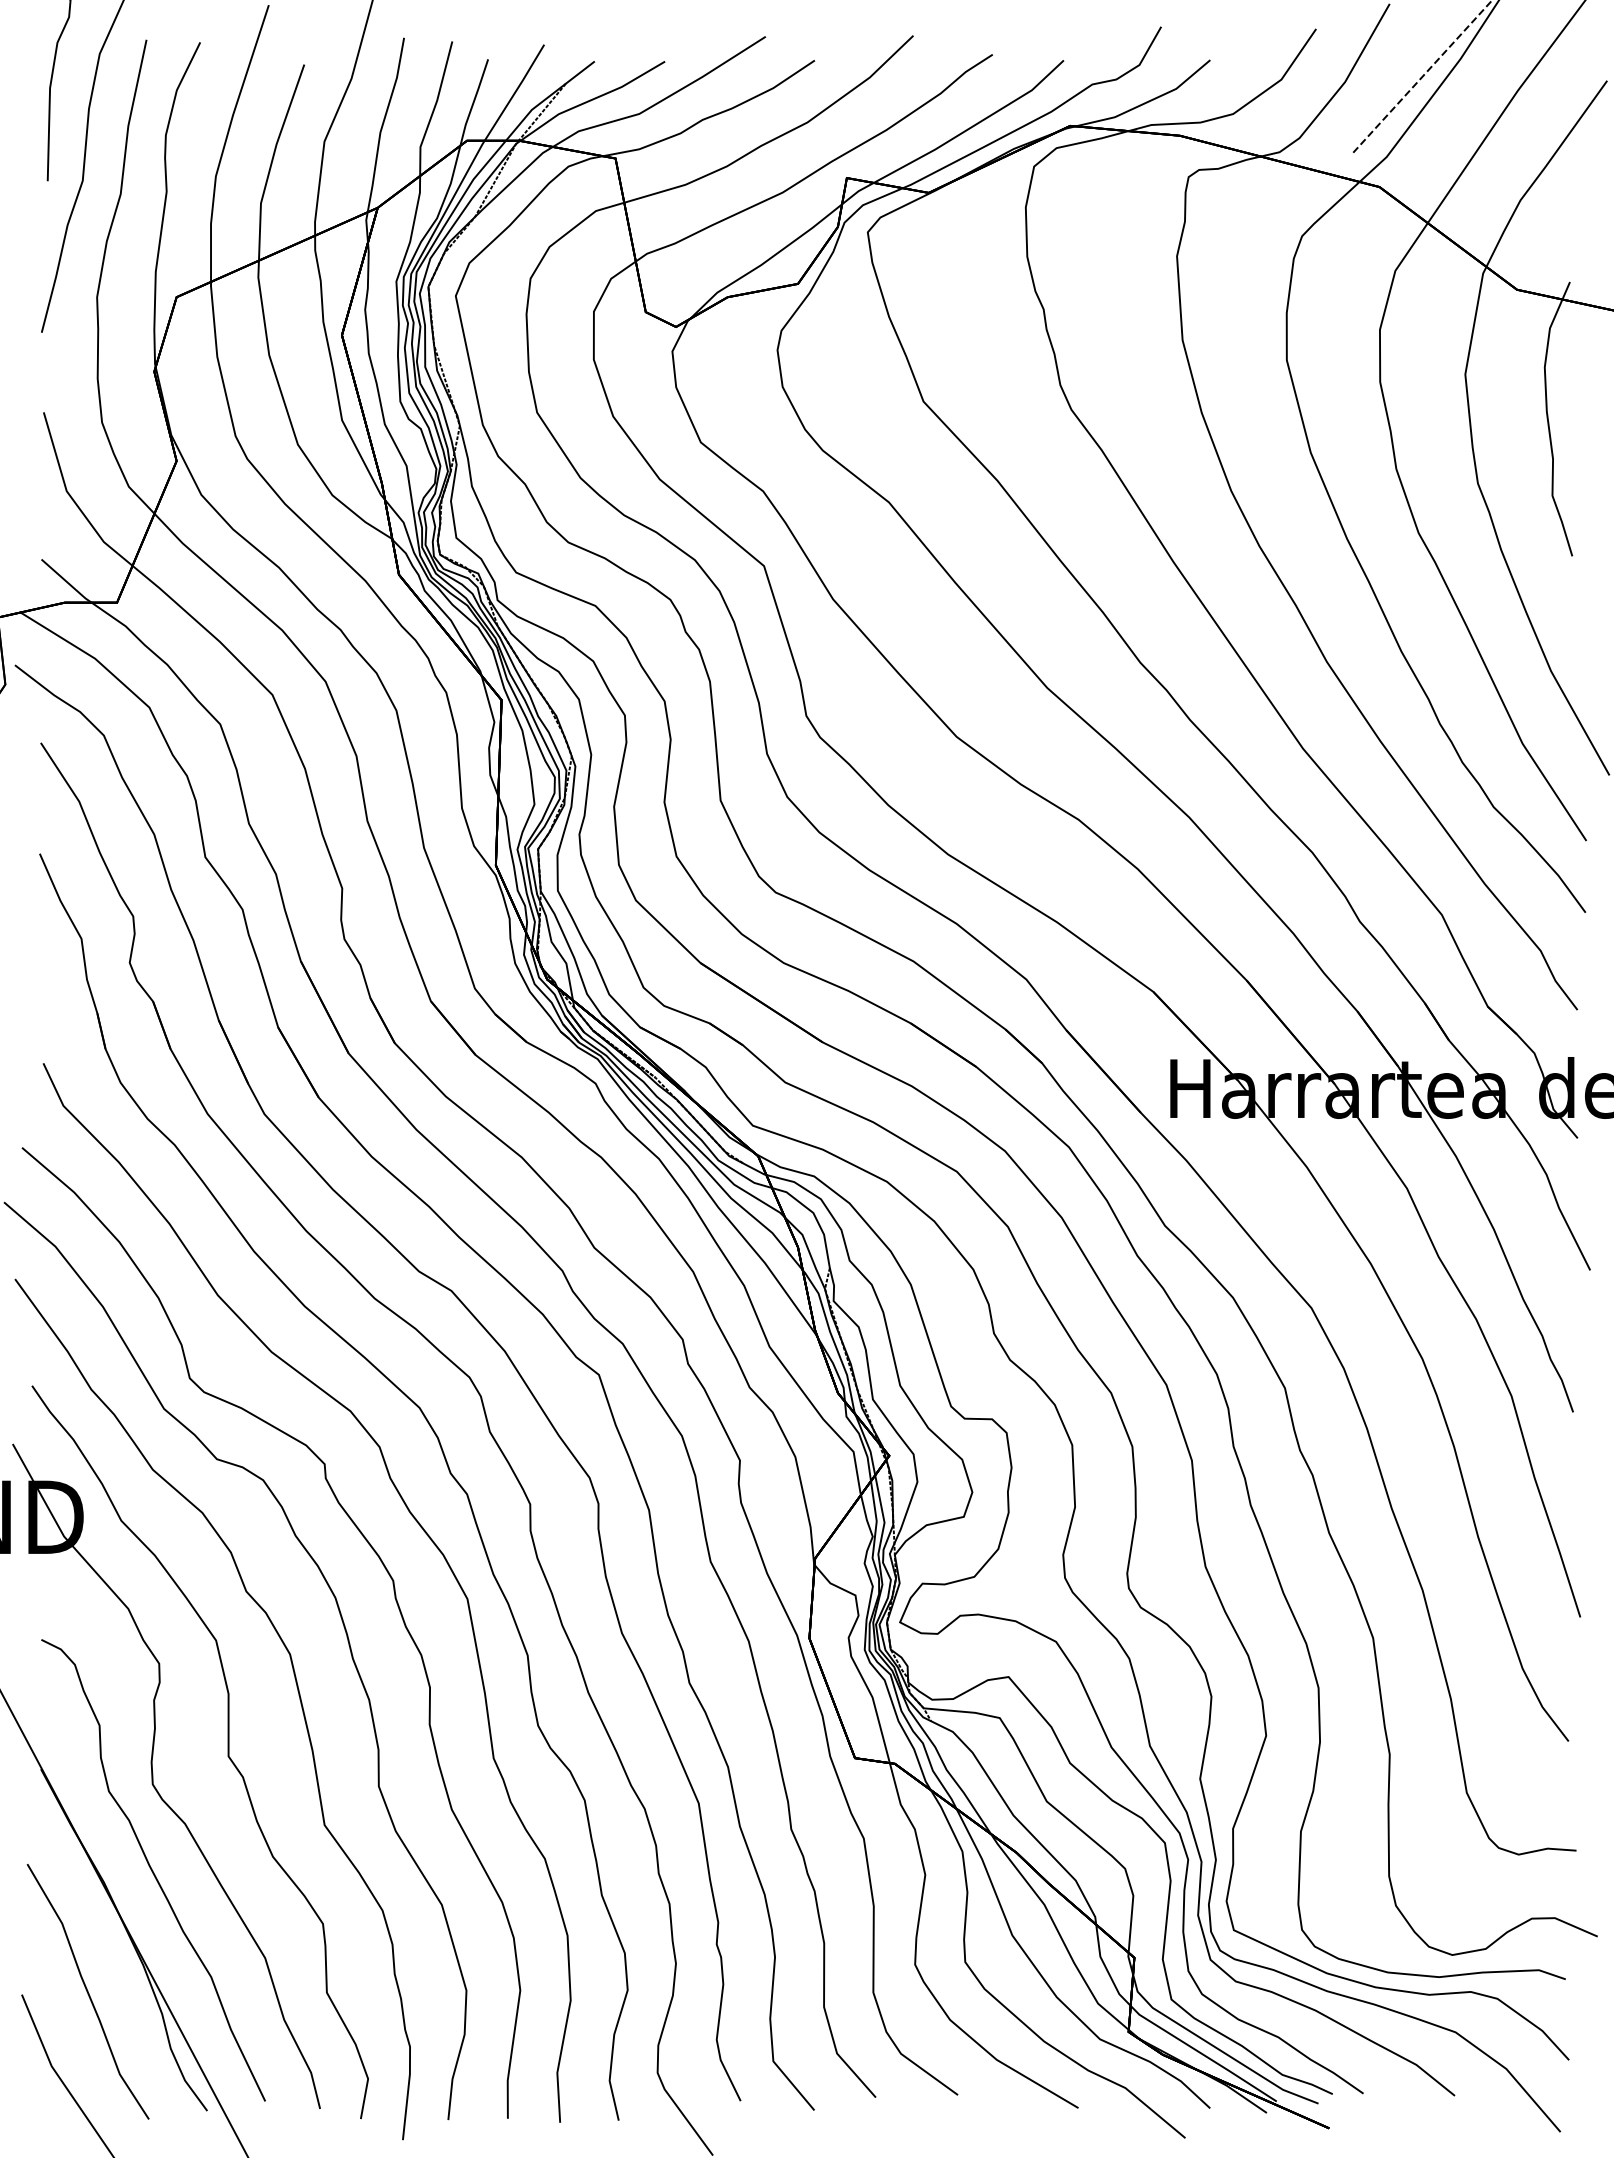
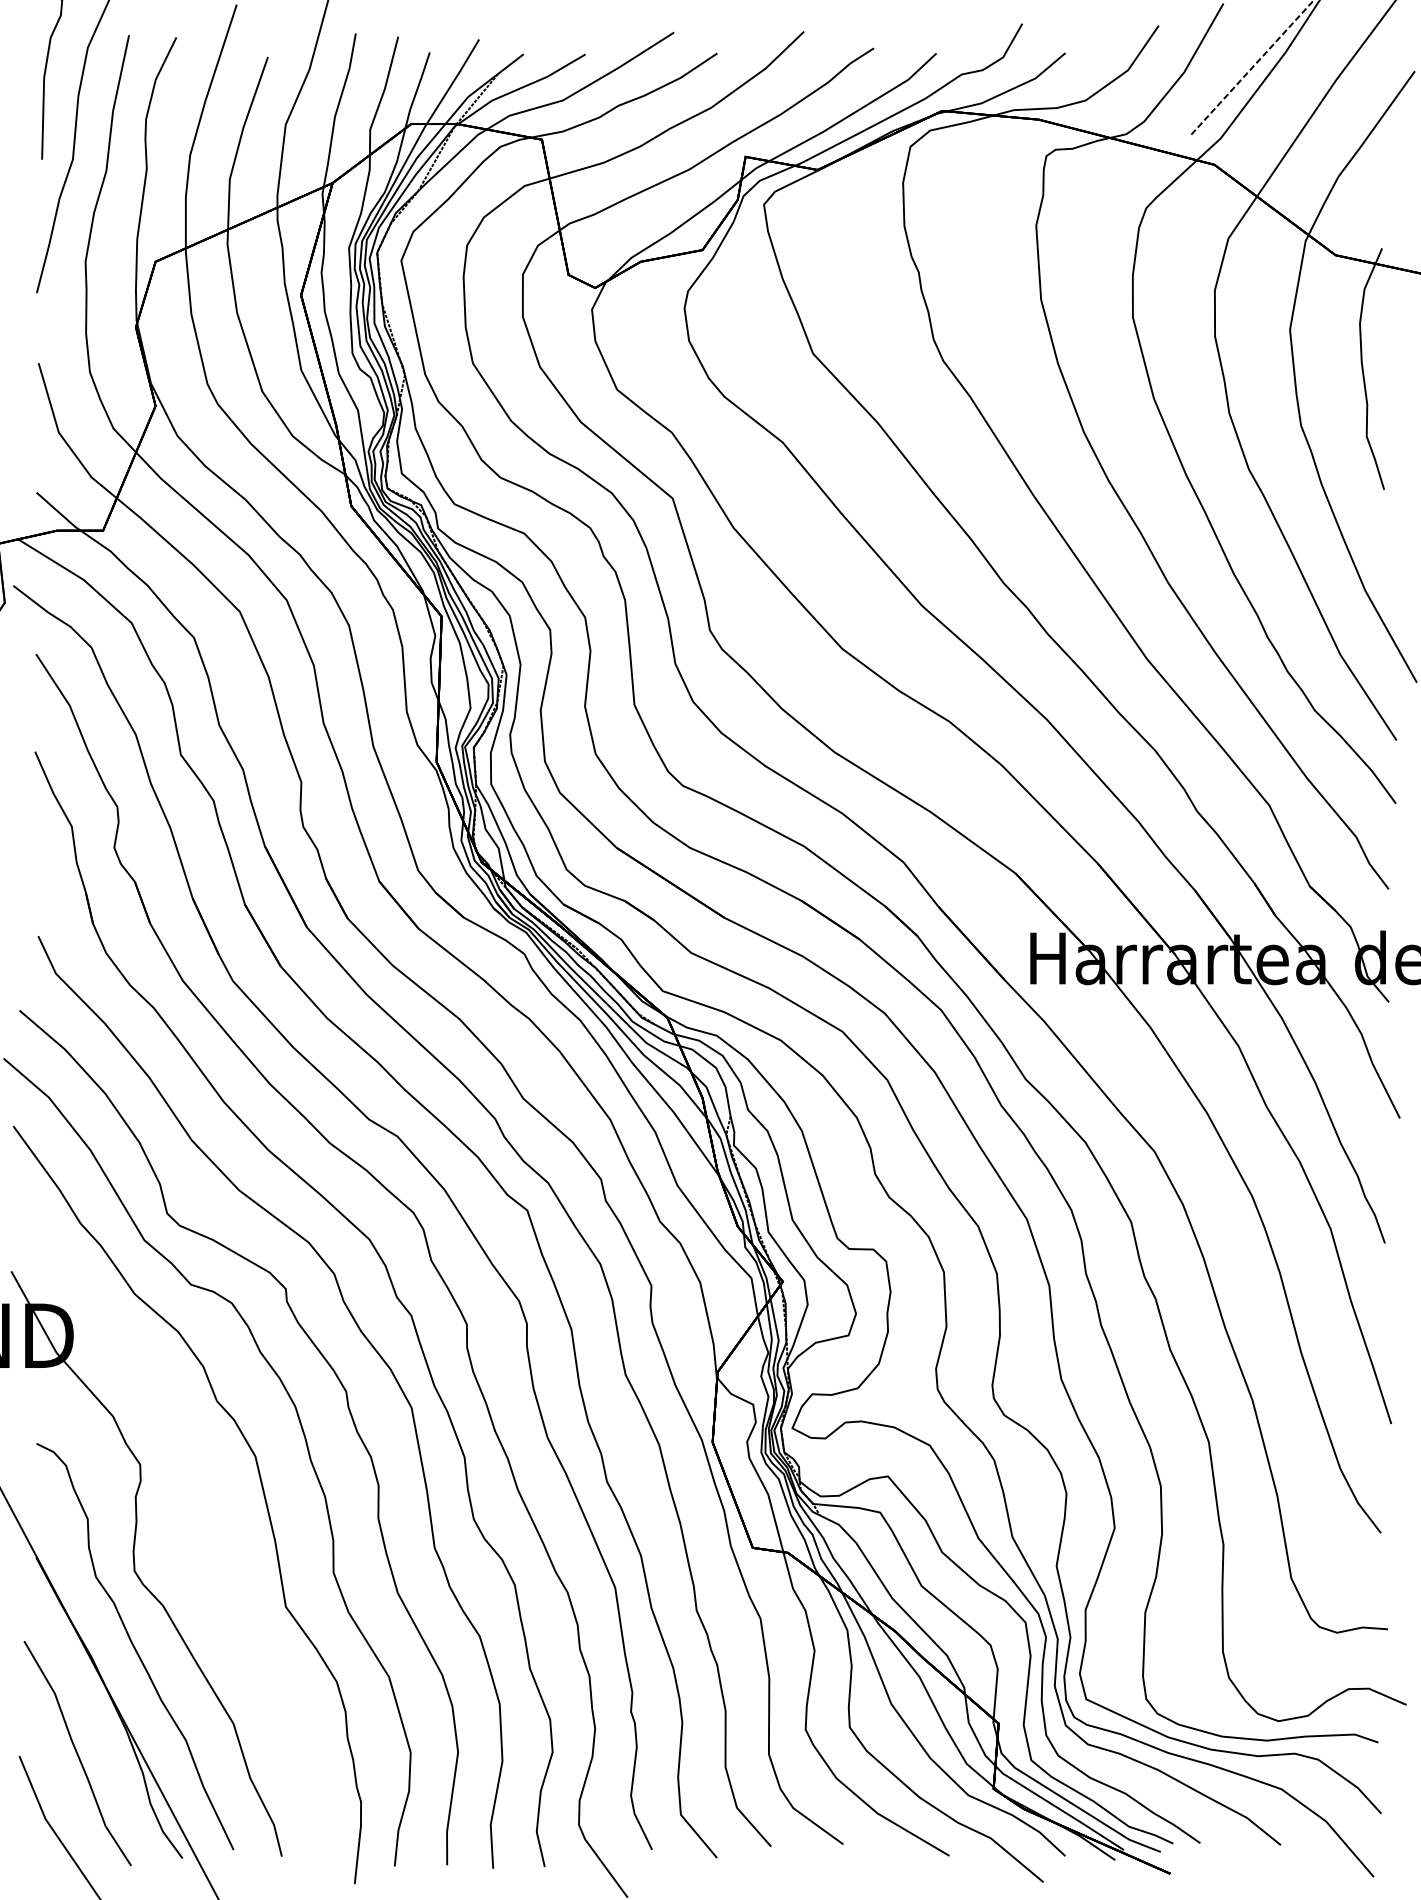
part: (227, 1752) -> (200, 1542), removed

